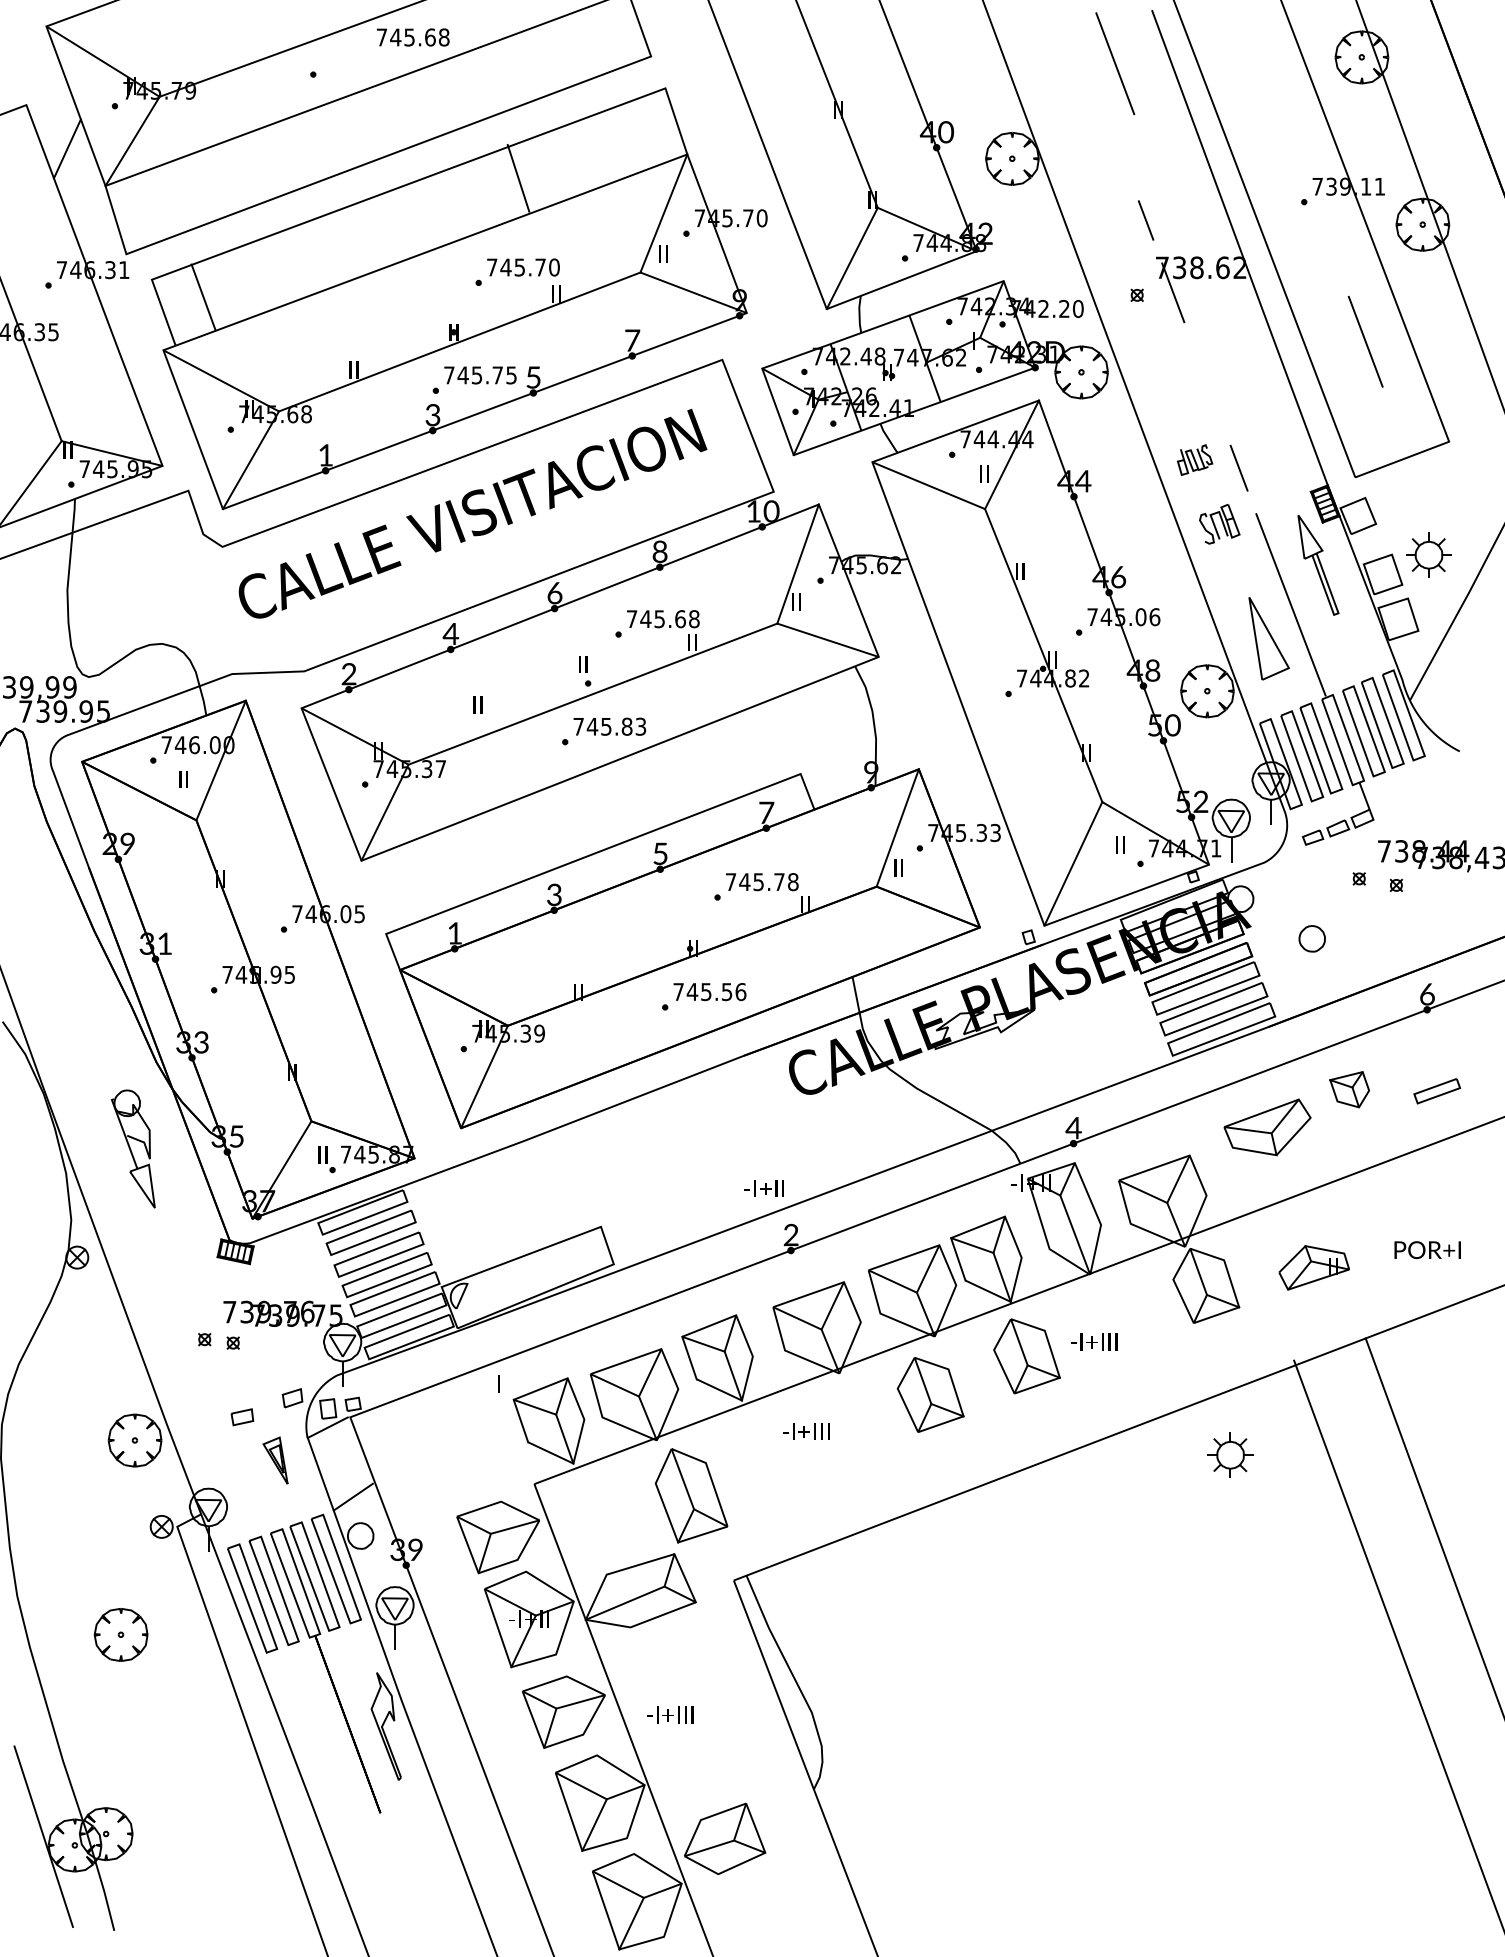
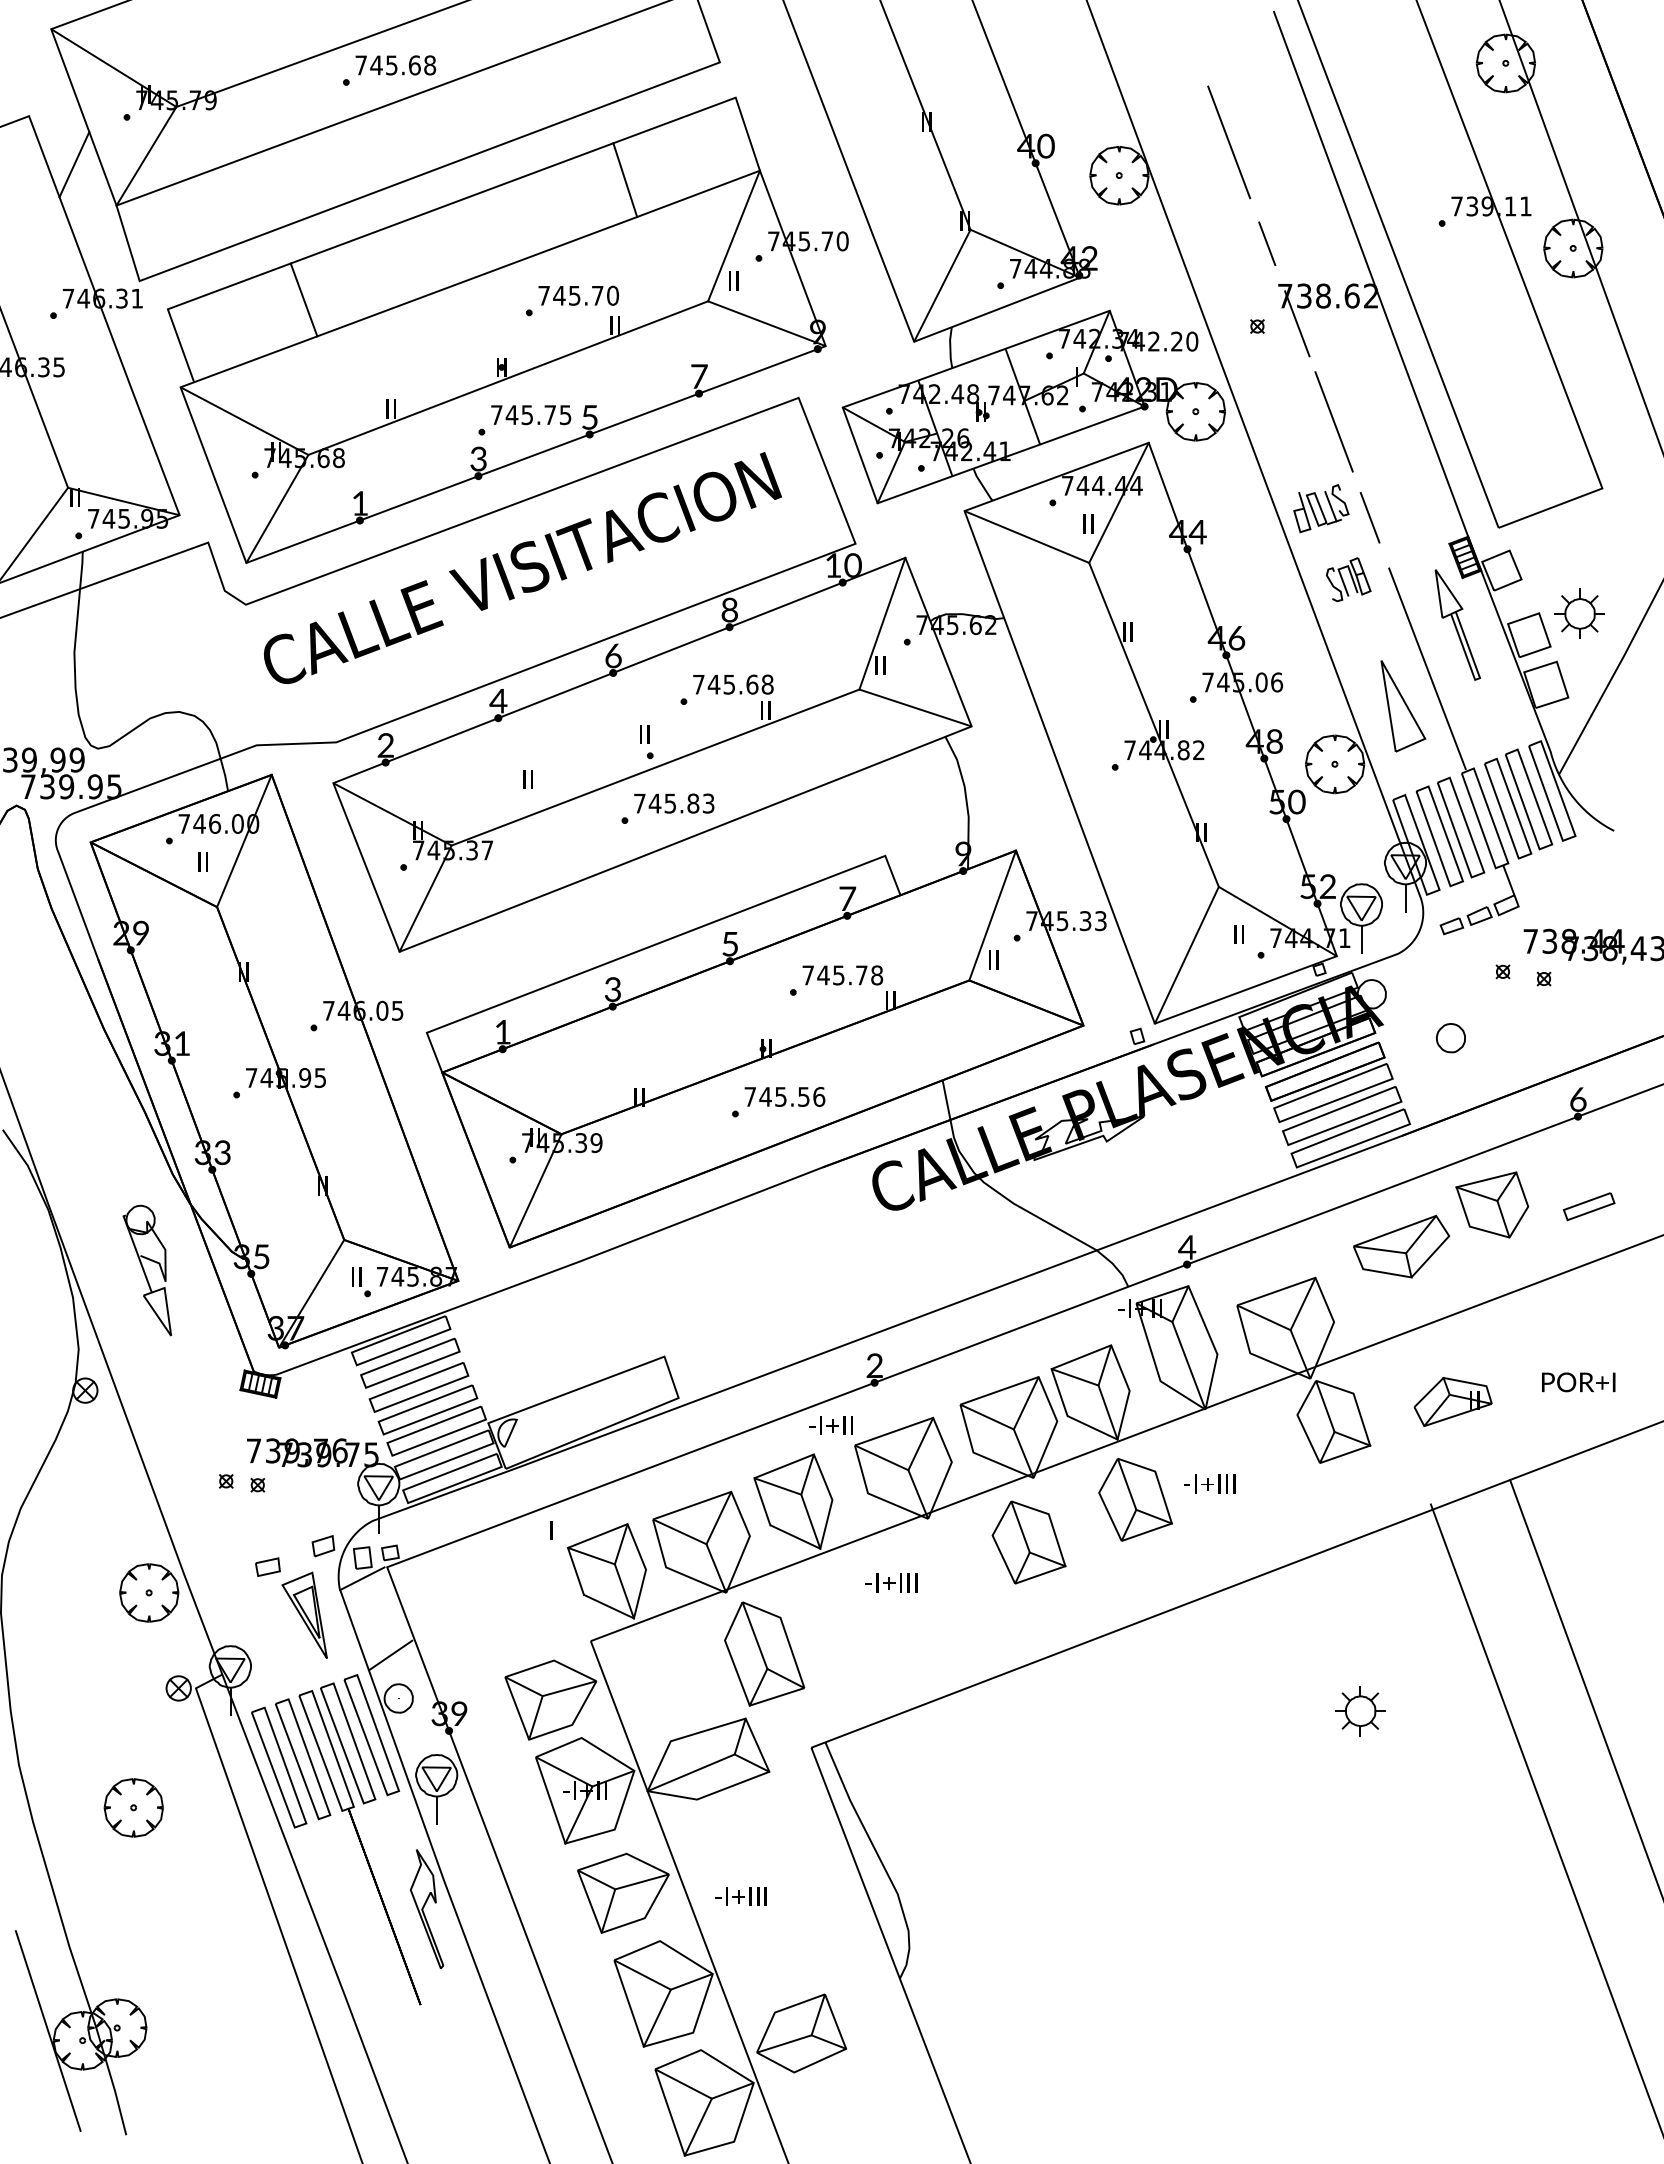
text: (412, 37) -> (395, 65), moved
line: (1115, 63) -> (1229, 142), moved
line: (518, 178) -> (625, 180), moved
line: (203, 297) -> (303, 299), moved
line: (1365, 341) -> (1333, 421), moved
part: (1195, 459) -> (1321, 508), size x1.43
part: (1349, 1089) -> (1492, 1204), size x1.67
text: (763, 1188) -> (830, 1425), moved
part: (1230, 1455) -> (1360, 1711), moved
part: (275, 1460) -> (304, 1614), size x1.67

